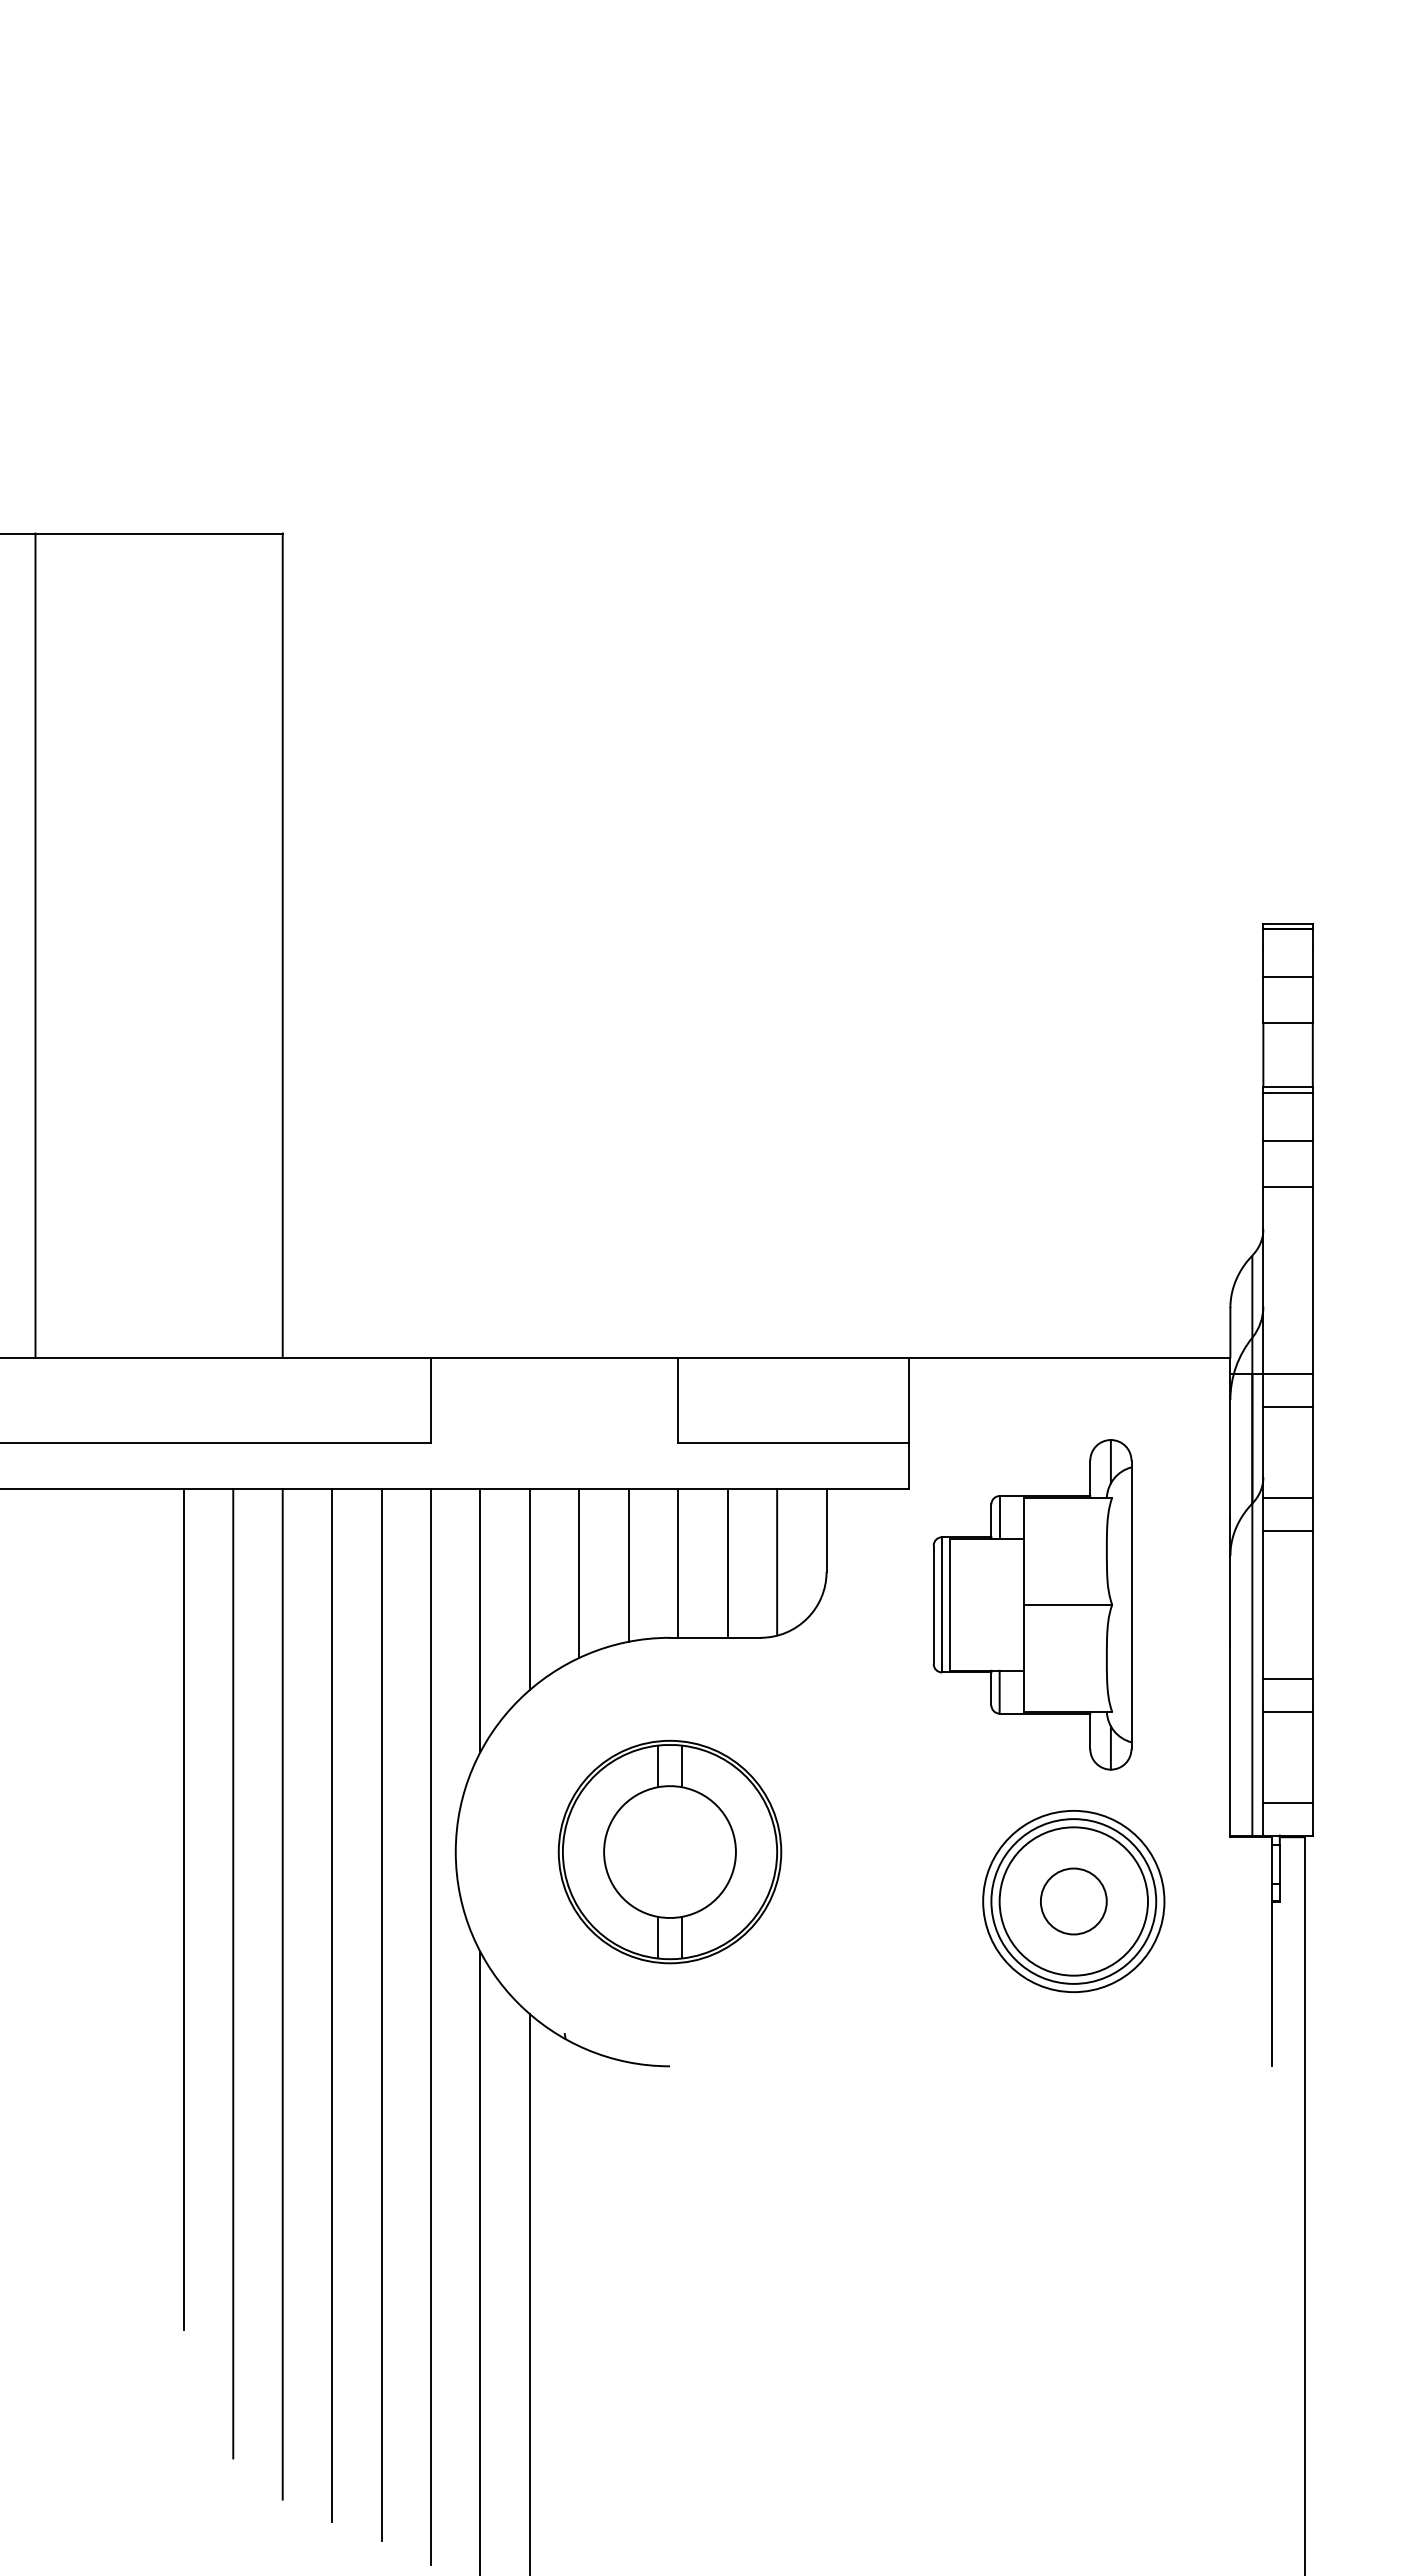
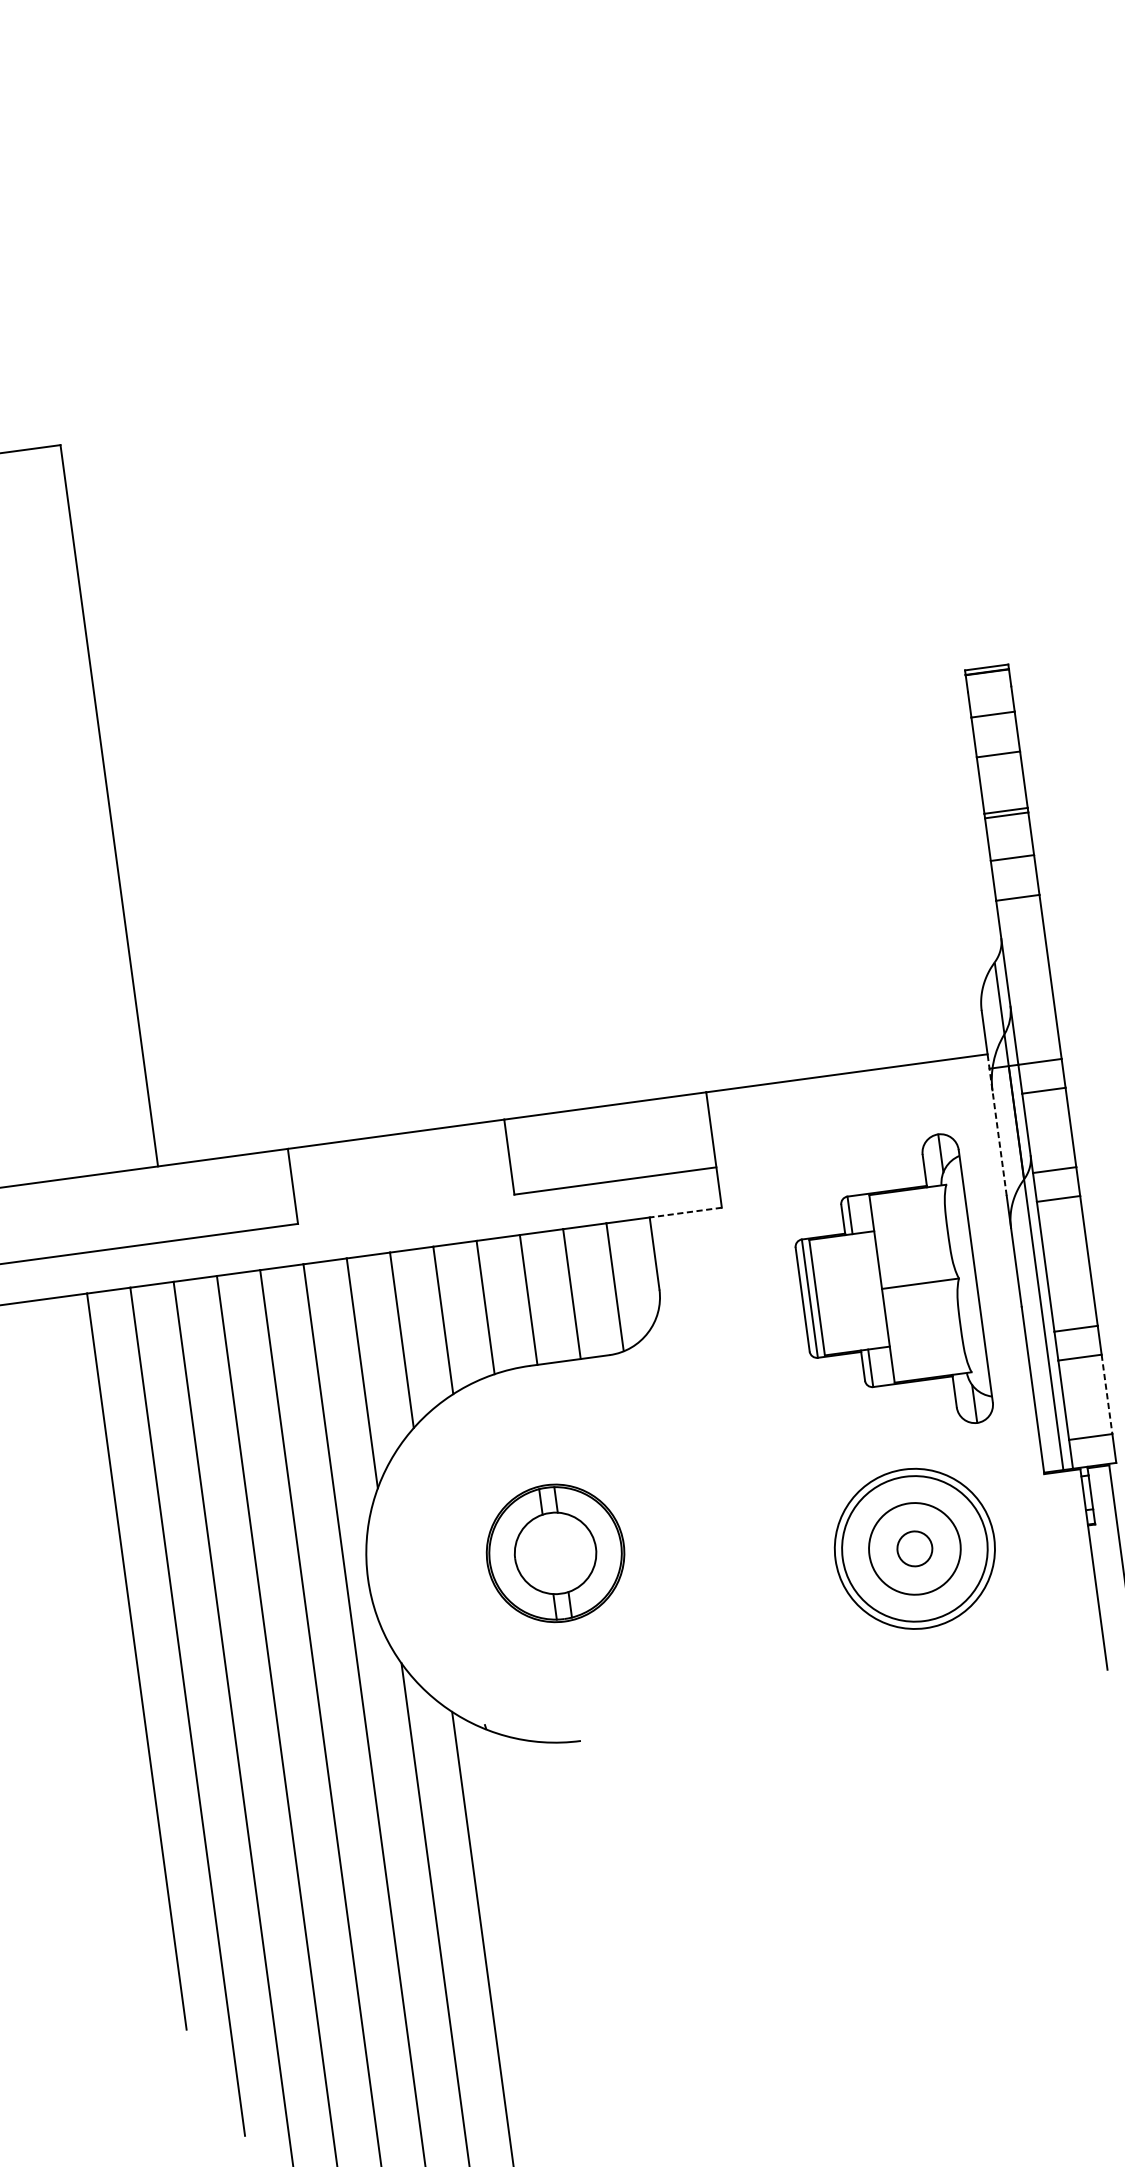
line: (1230, 1438) -> (997, 1125), solid -> dashed
line: (867, 1489) -> (685, 1212), solid -> dashed
part: (1032, 1604) -> (889, 1287), moved
line: (1312, 1757) -> (1106, 1394), solid -> dashed
part: (669, 1851) -> (555, 1552), size x0.7
circle: (1073, 1901) -> (914, 1548), size x0.6
circle: (1073, 1901) -> (914, 1548), size x0.7

